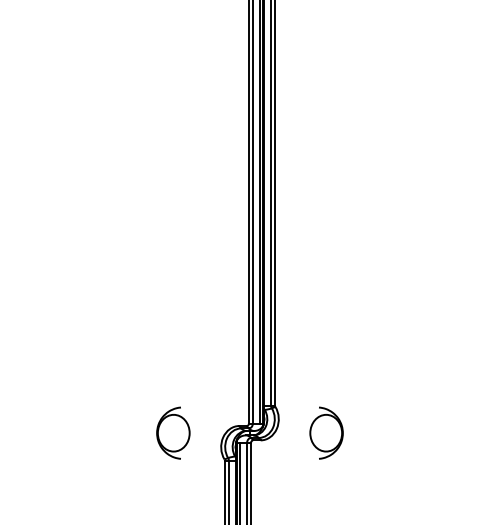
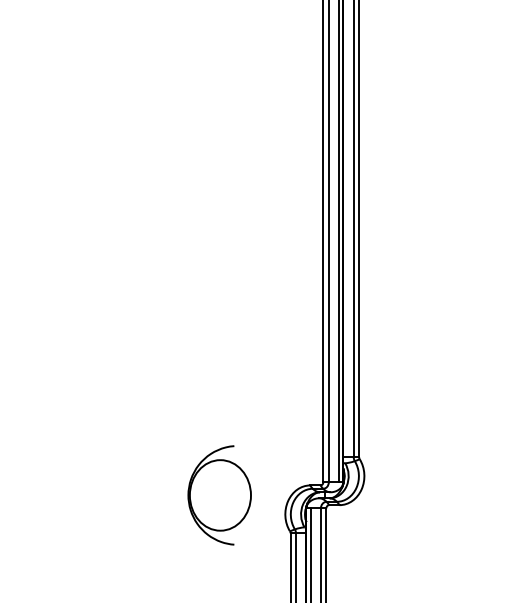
part: (173, 432) -> (219, 494), size x1.4
part: (326, 432) -> (429, 494), removed

